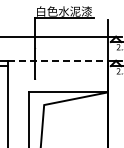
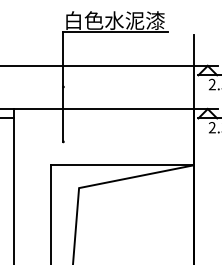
line: (58, 60) -> (104, 108), dashed -> solid

